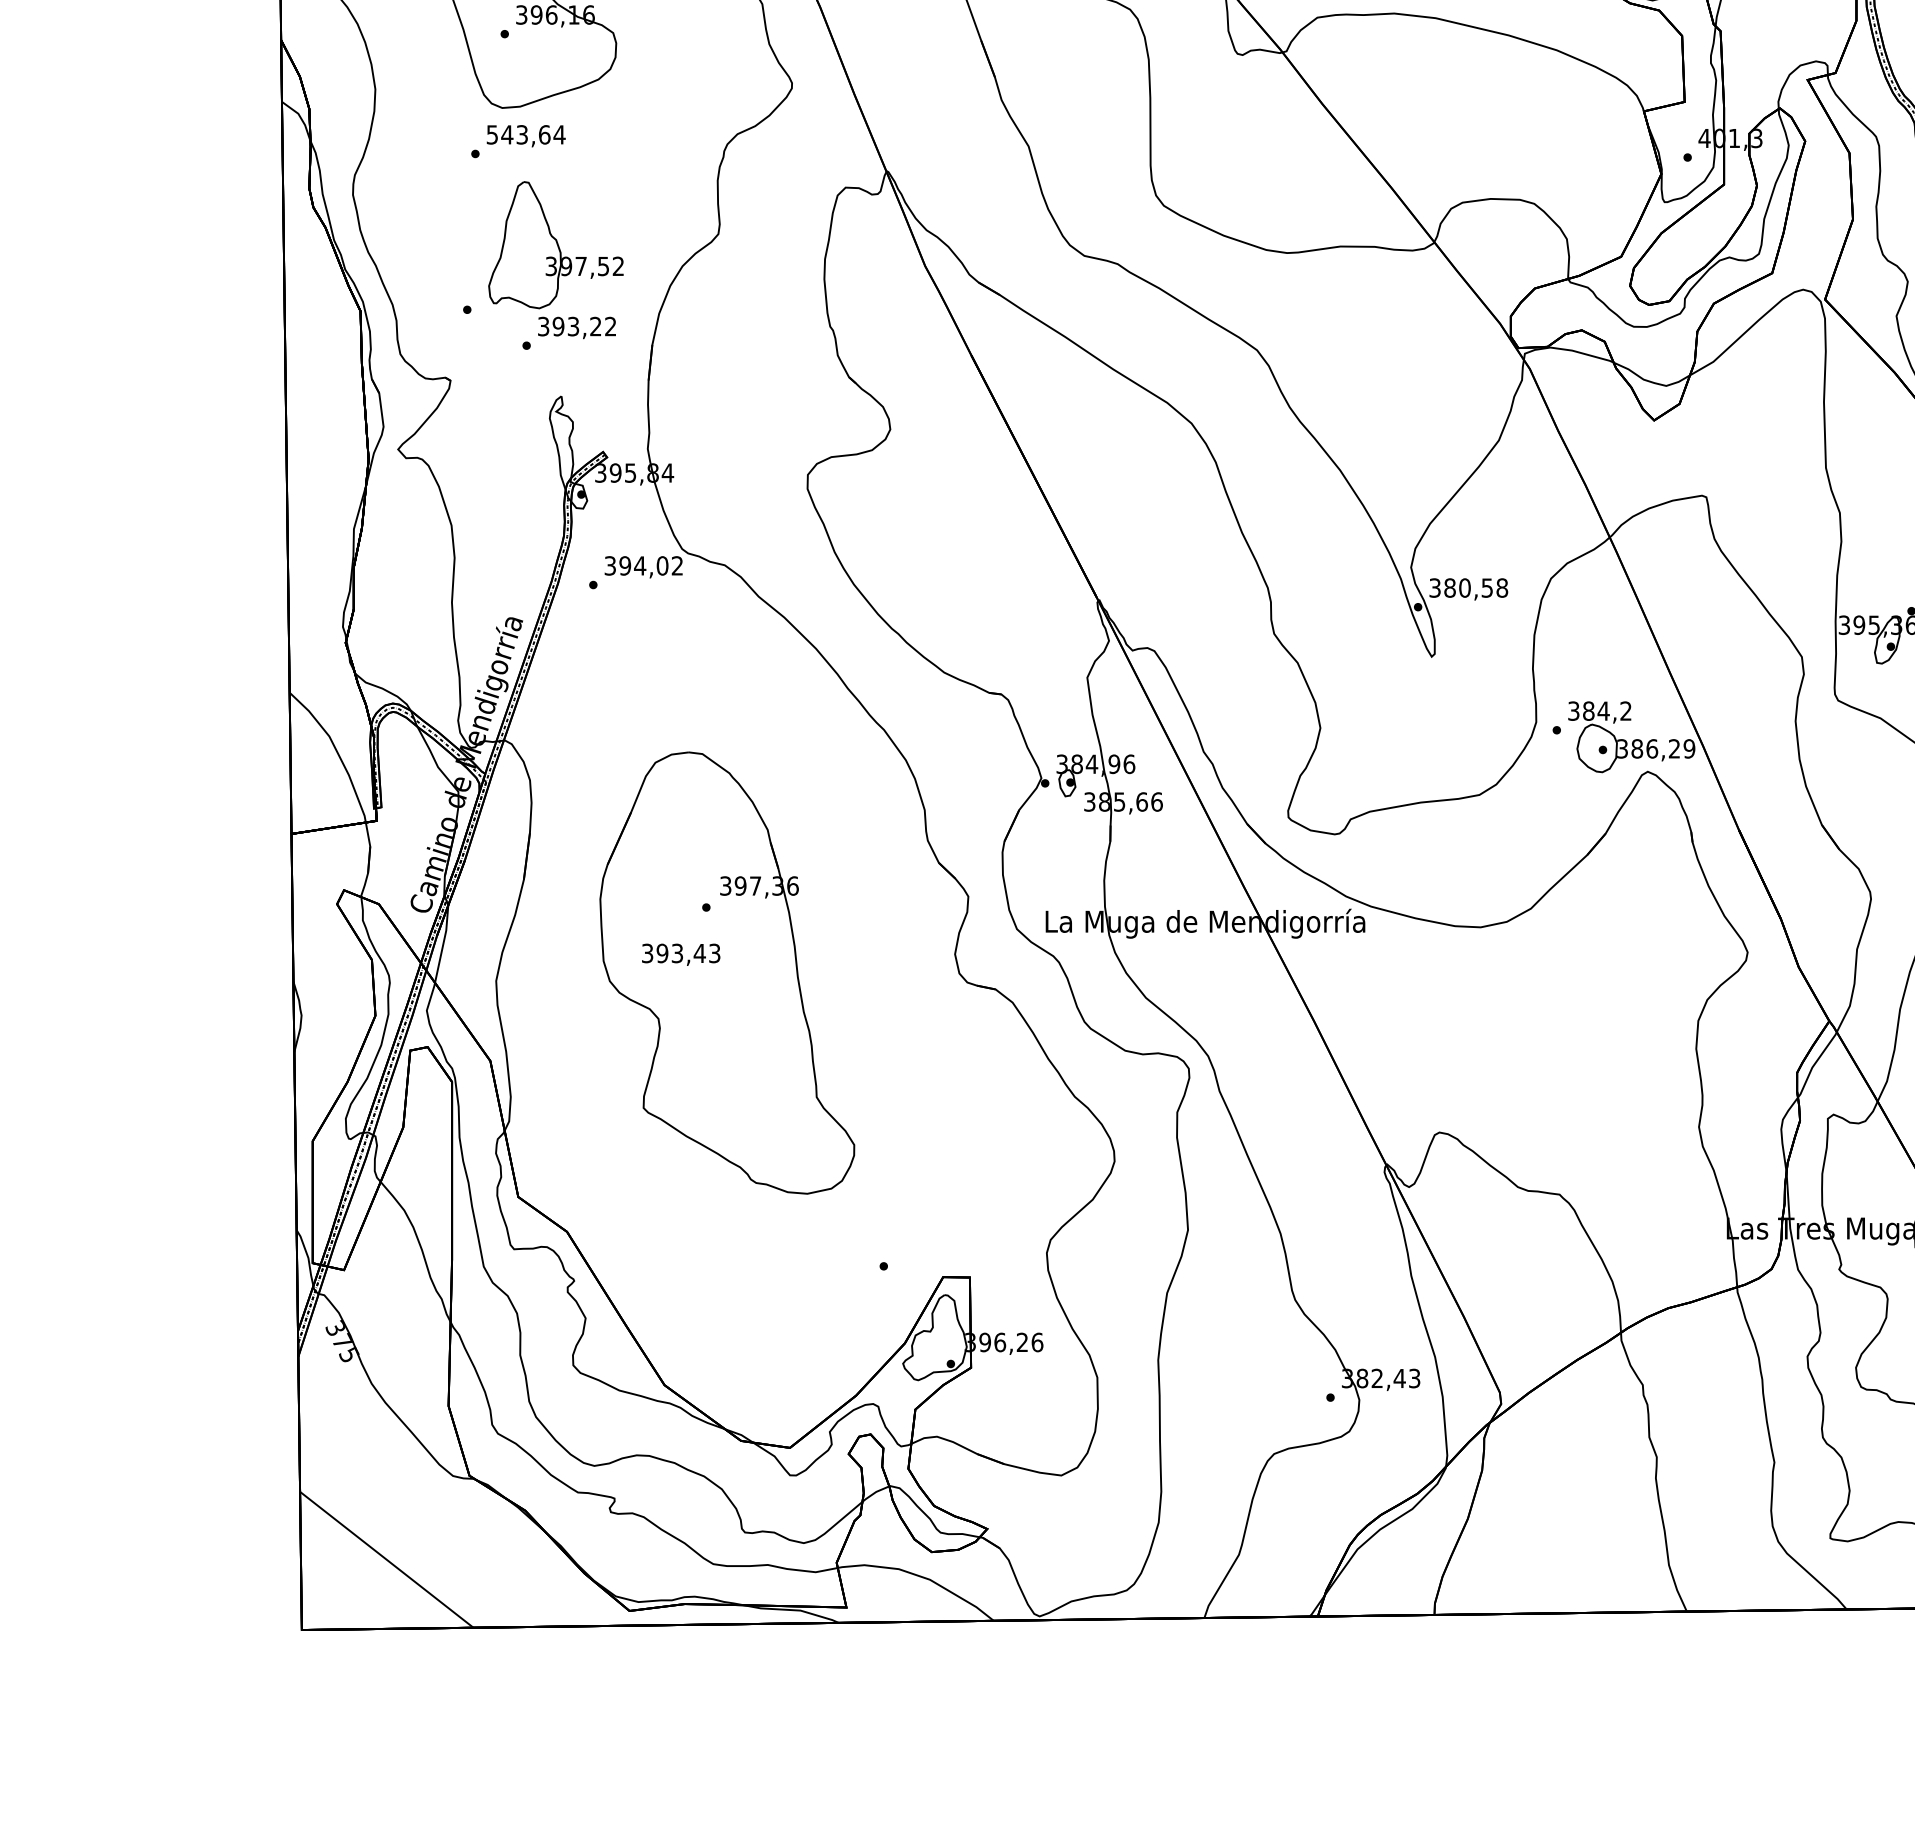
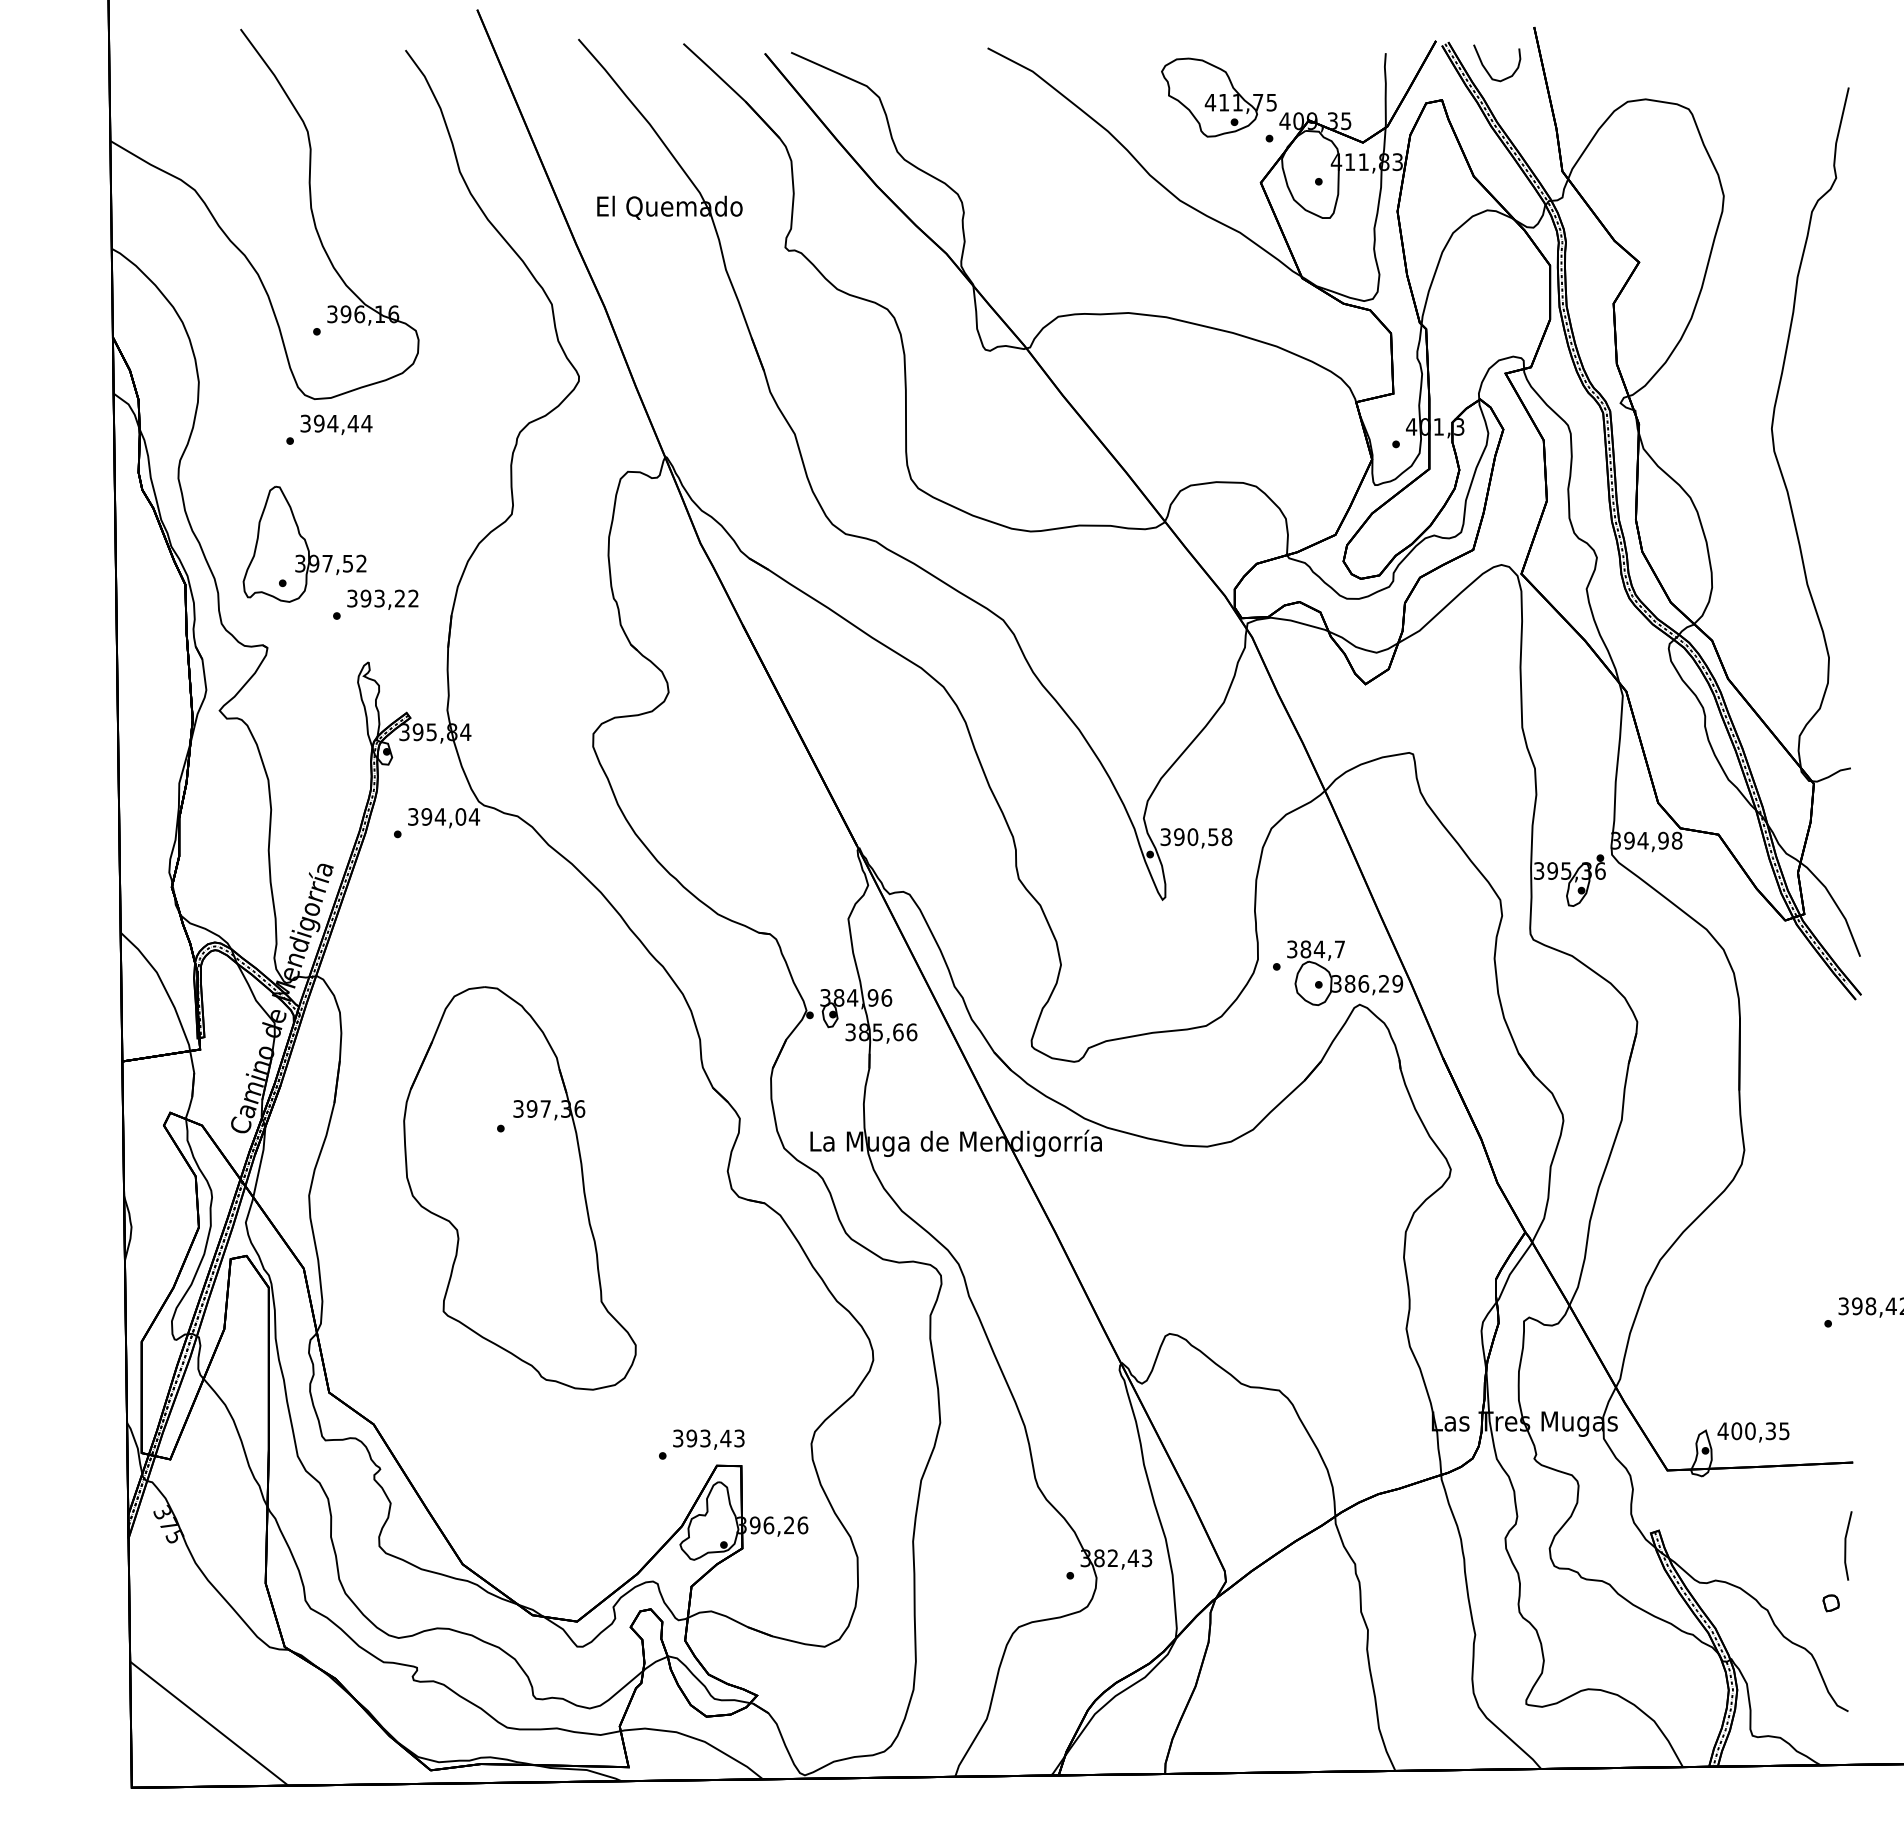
text: (518, 134) -> (329, 423), 543,64 -> 394,44
part: (555, 244) -> (304, 543), moved
text: (677, 565) -> (474, 816), 394,02 -> 394,04
text: (1450, 588) -> (1179, 837), 380,58 -> 390,58
text: (1625, 711) -> (1339, 949), 384,2 -> 384,7
text: (680, 954) -> (708, 1439), moved

